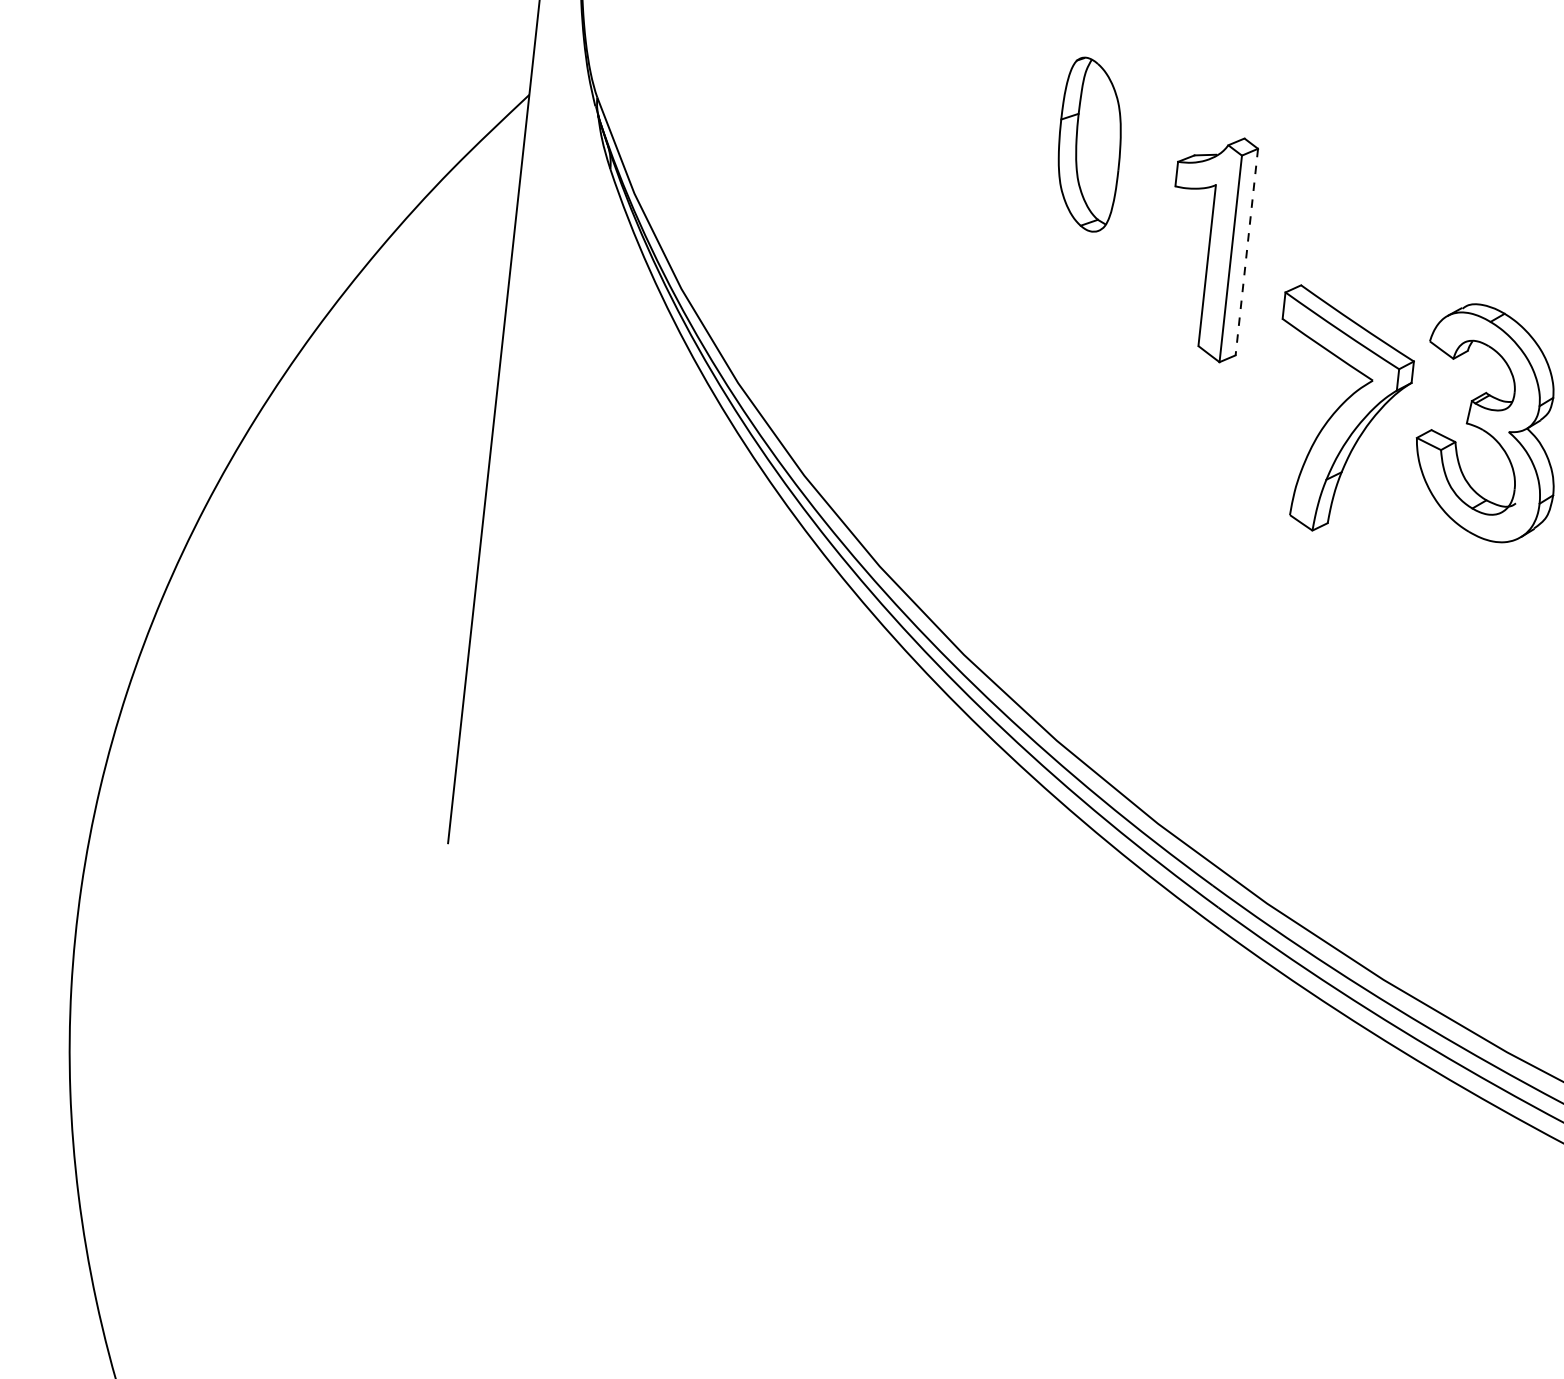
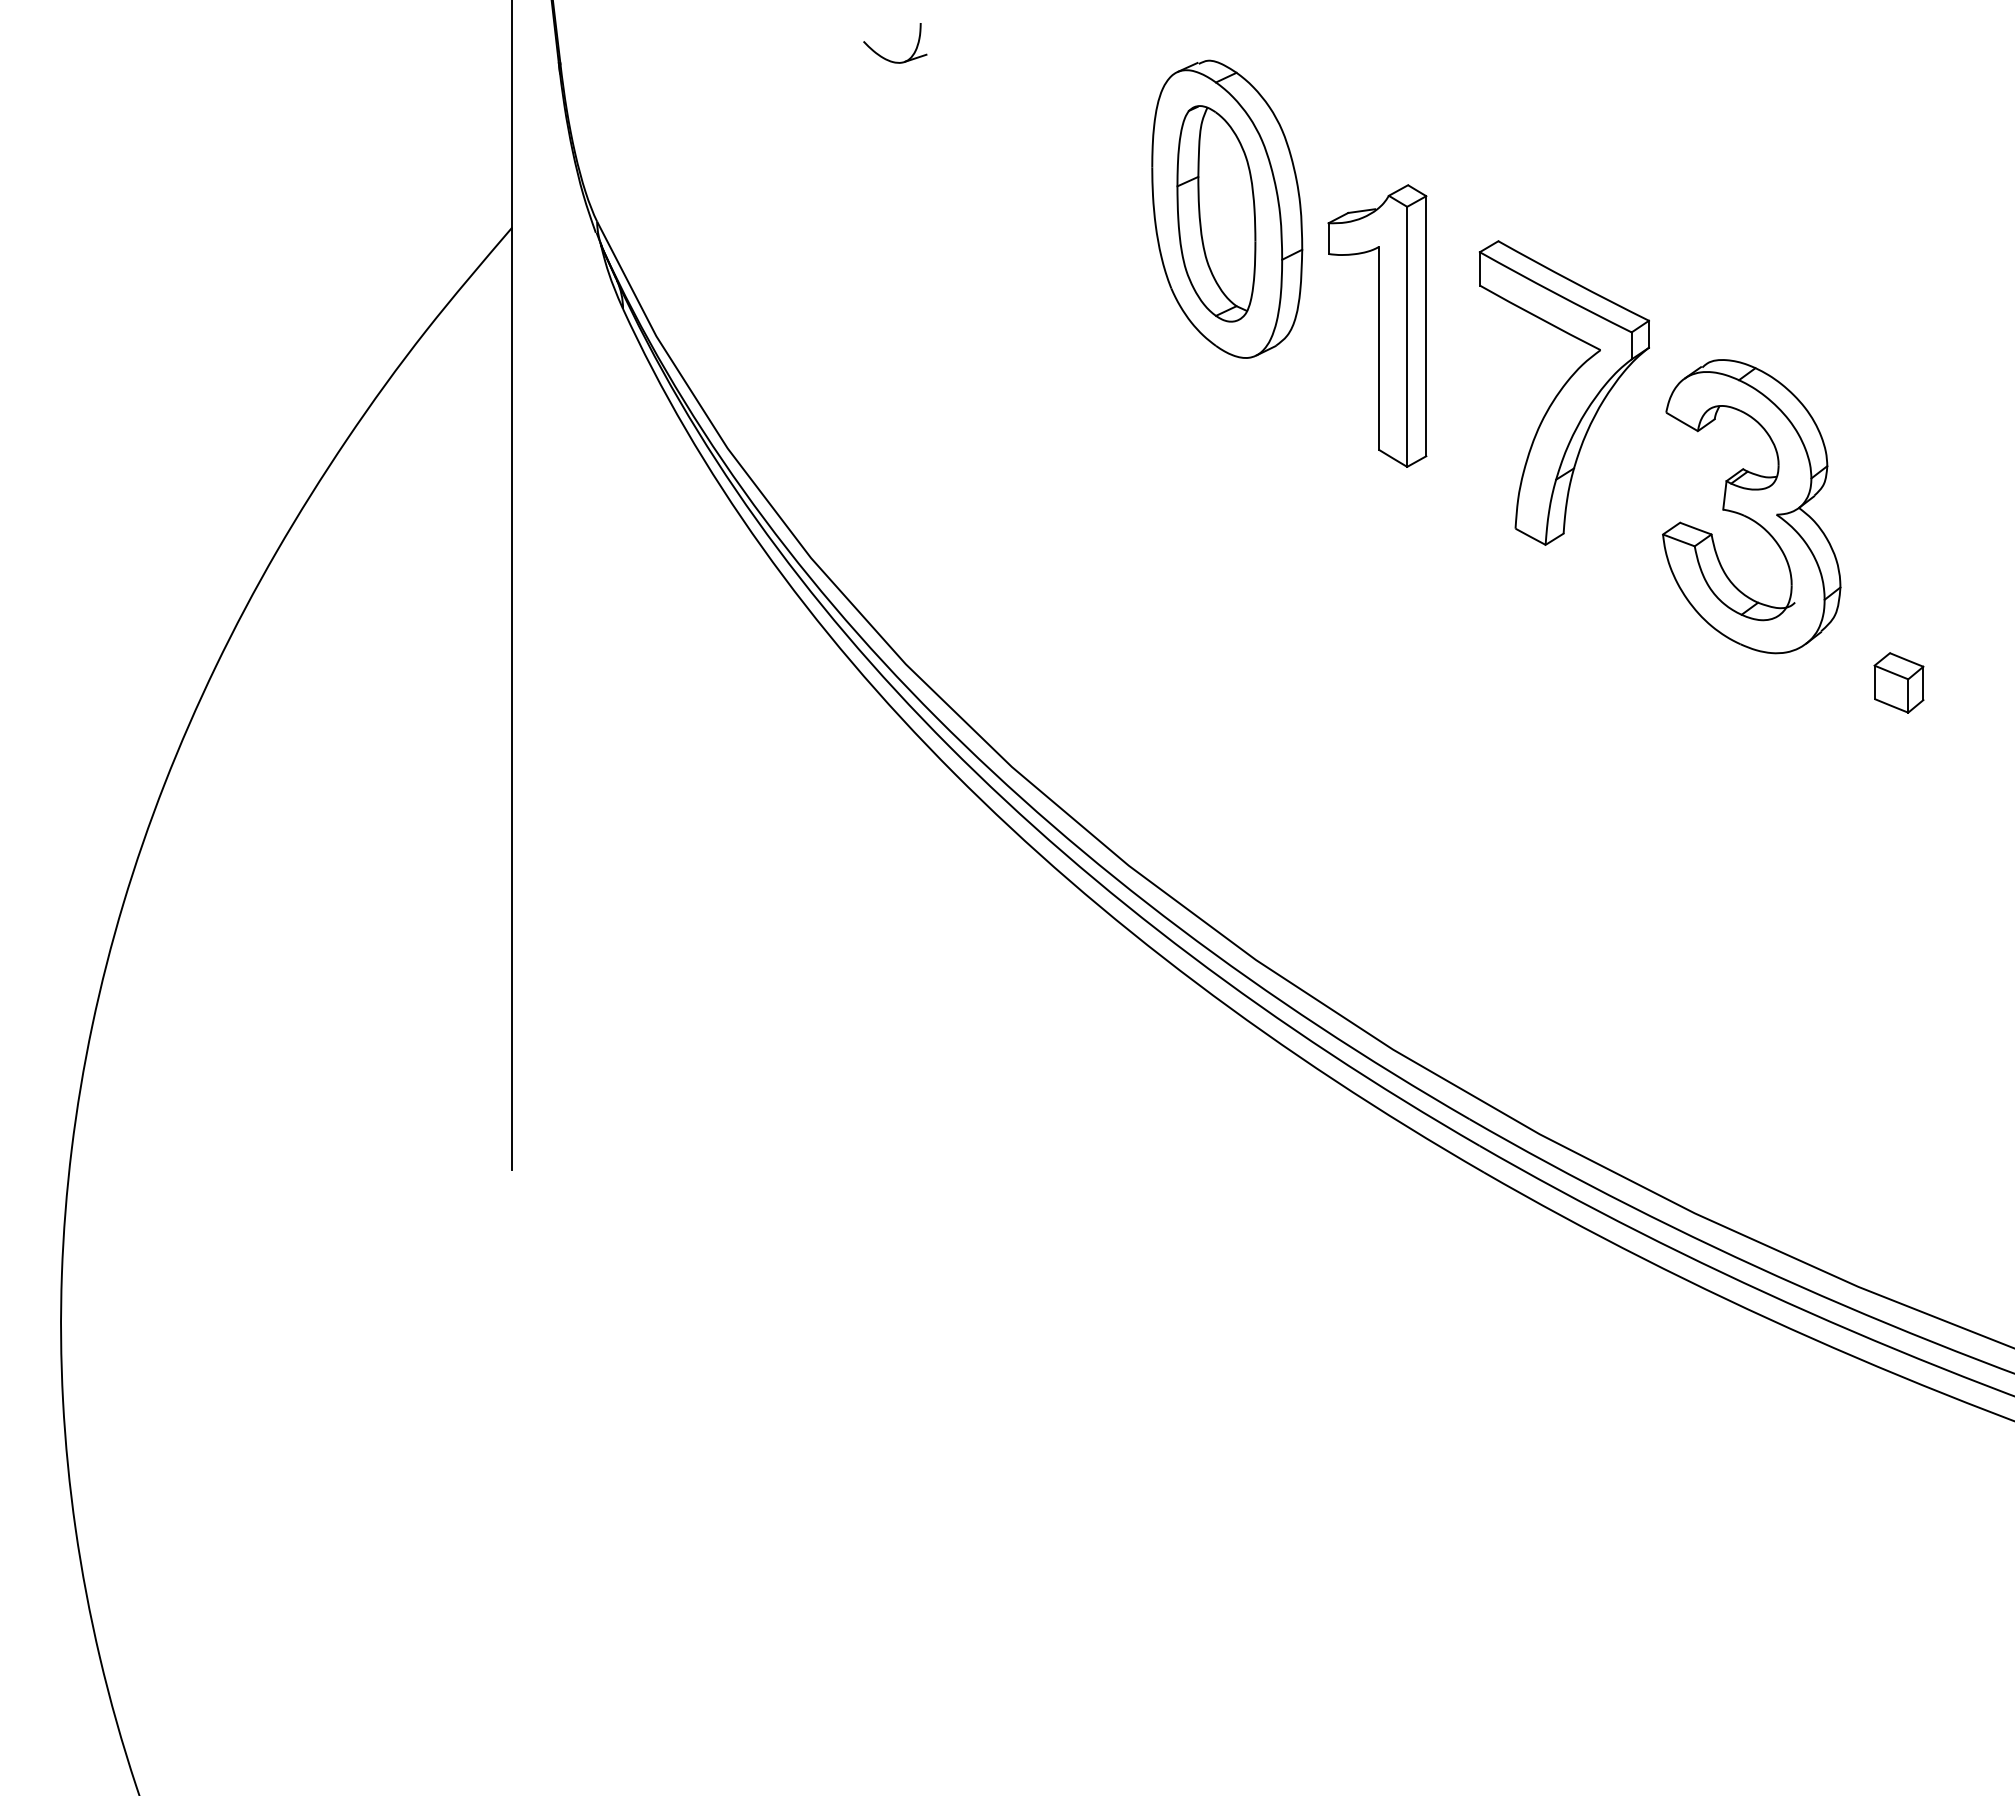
part: (1099, 141) -> (1227, 208), added
line: (1246, 252) -> (1426, 326), dashed -> solid
part: (1340, 411) -> (1564, 392), moved

